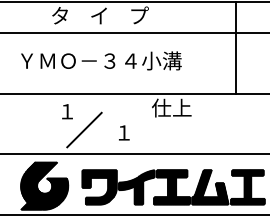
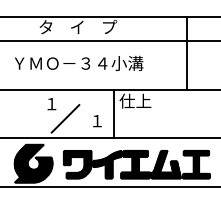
line: (145, 123) -> (114, 113), added

